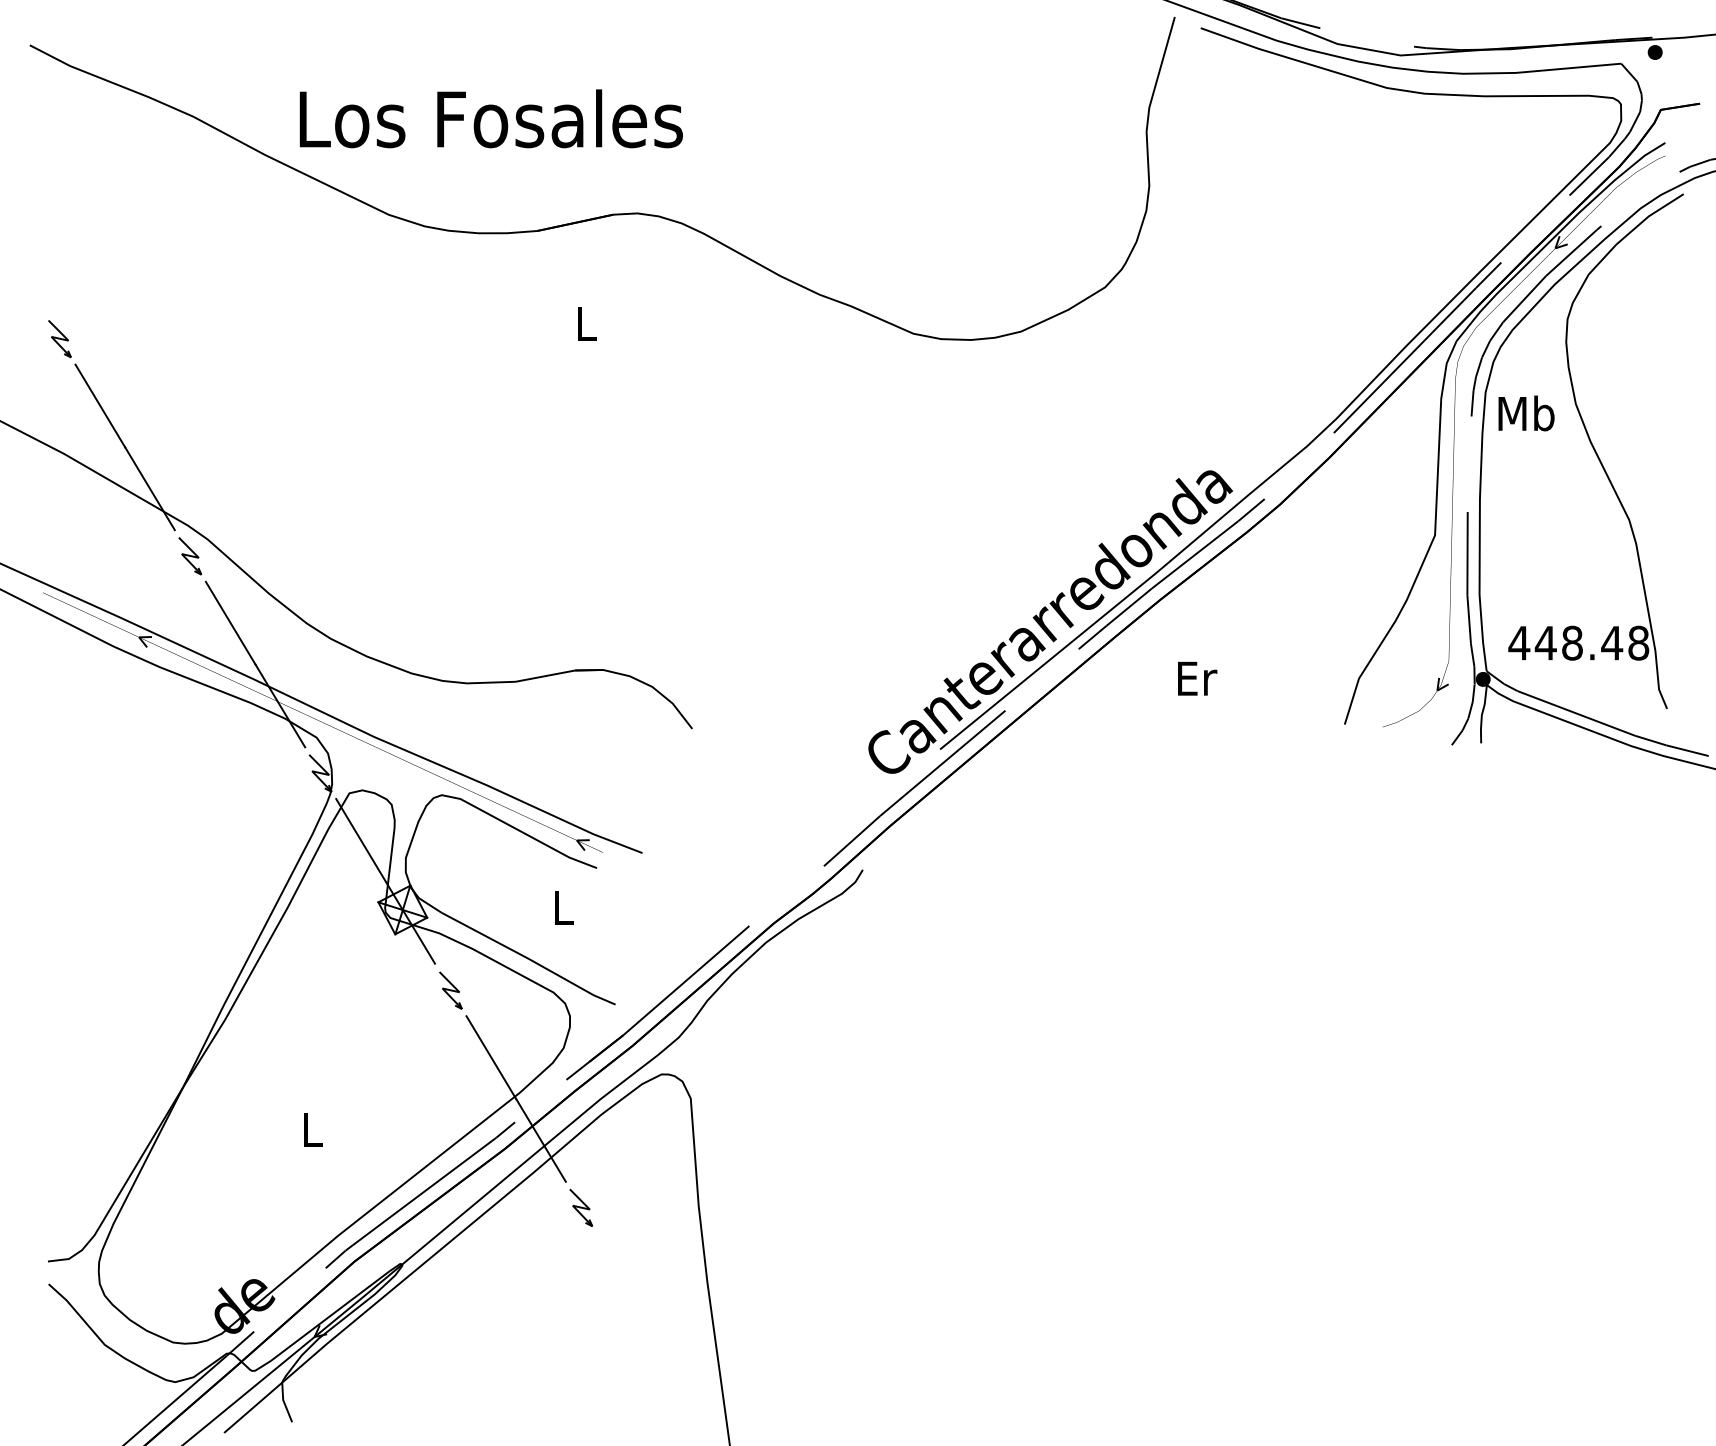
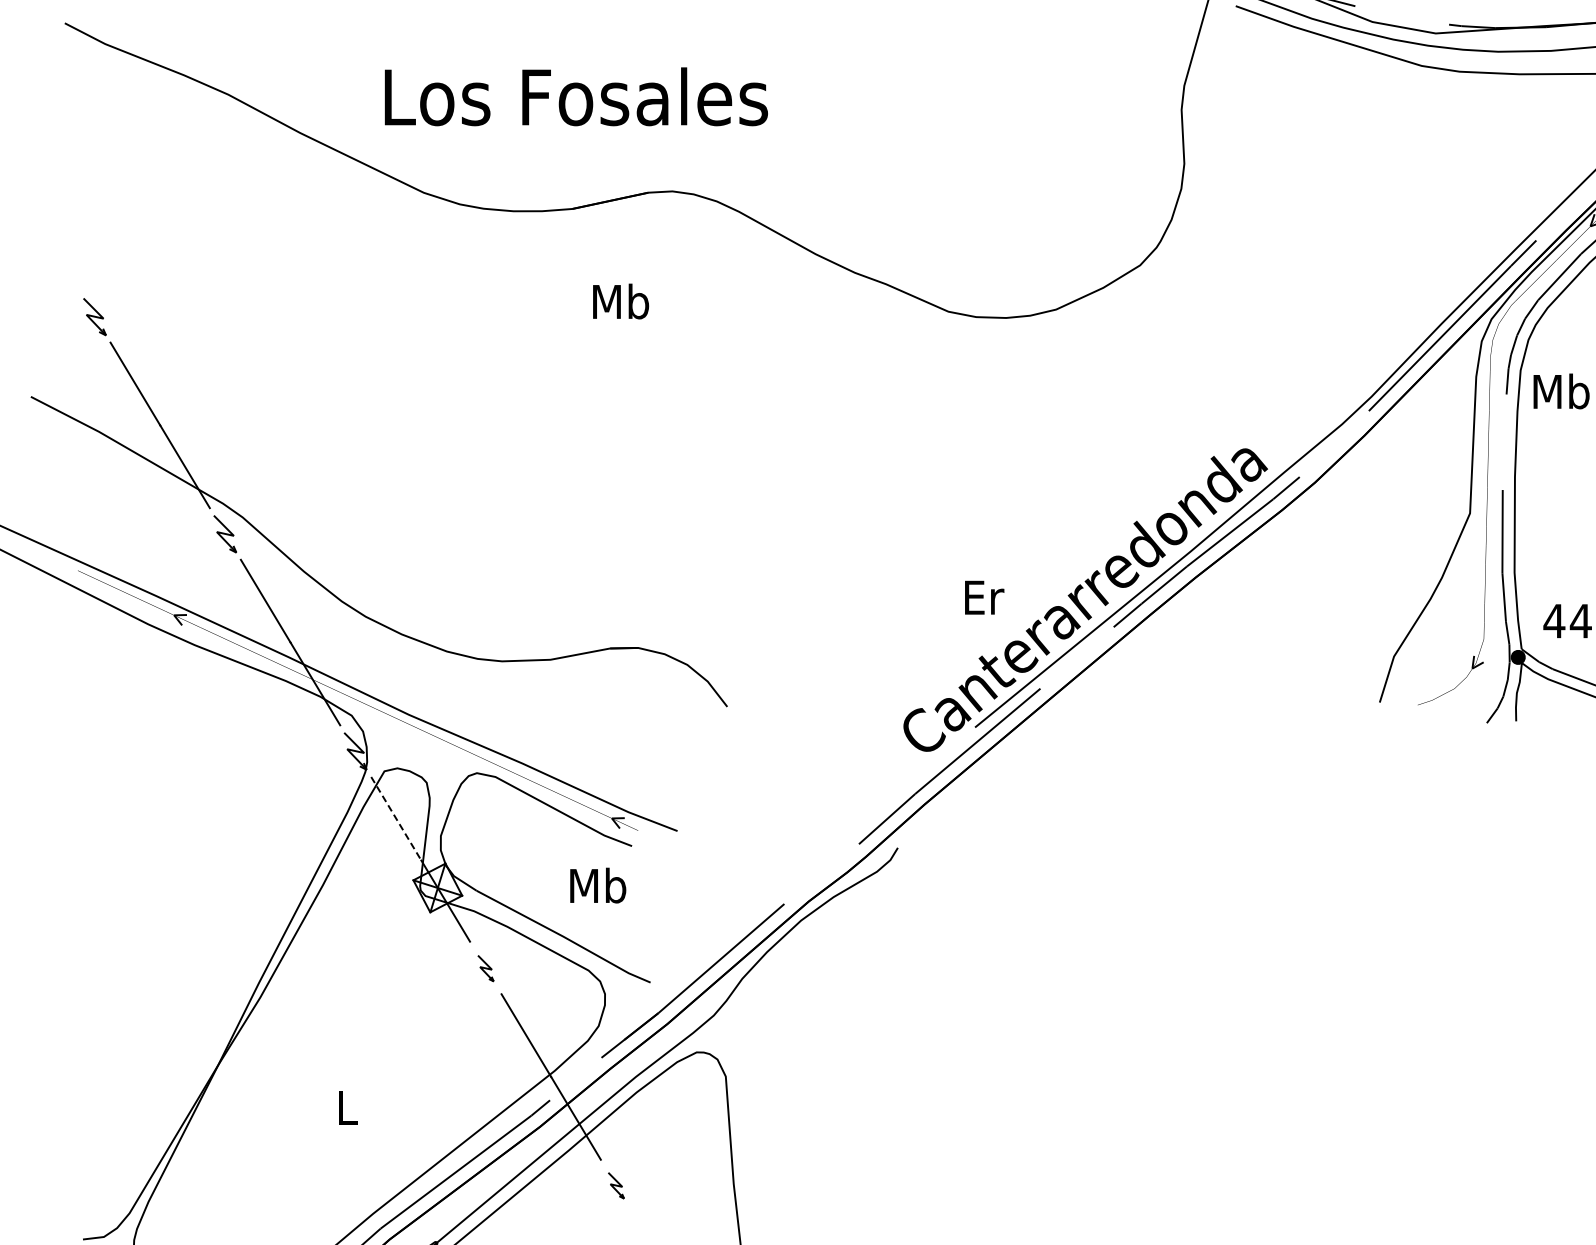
text: (490, 118) -> (575, 96), moved
text: (586, 323) -> (621, 301), L -> Mb
text: (1197, 678) -> (984, 597), moved
line: (361, 840) -> (396, 818), solid -> dashed
text: (563, 907) -> (598, 885), L -> Mb
part: (450, 990) -> (485, 968), size x0.7
part: (581, 1207) -> (616, 1185), size x0.7

